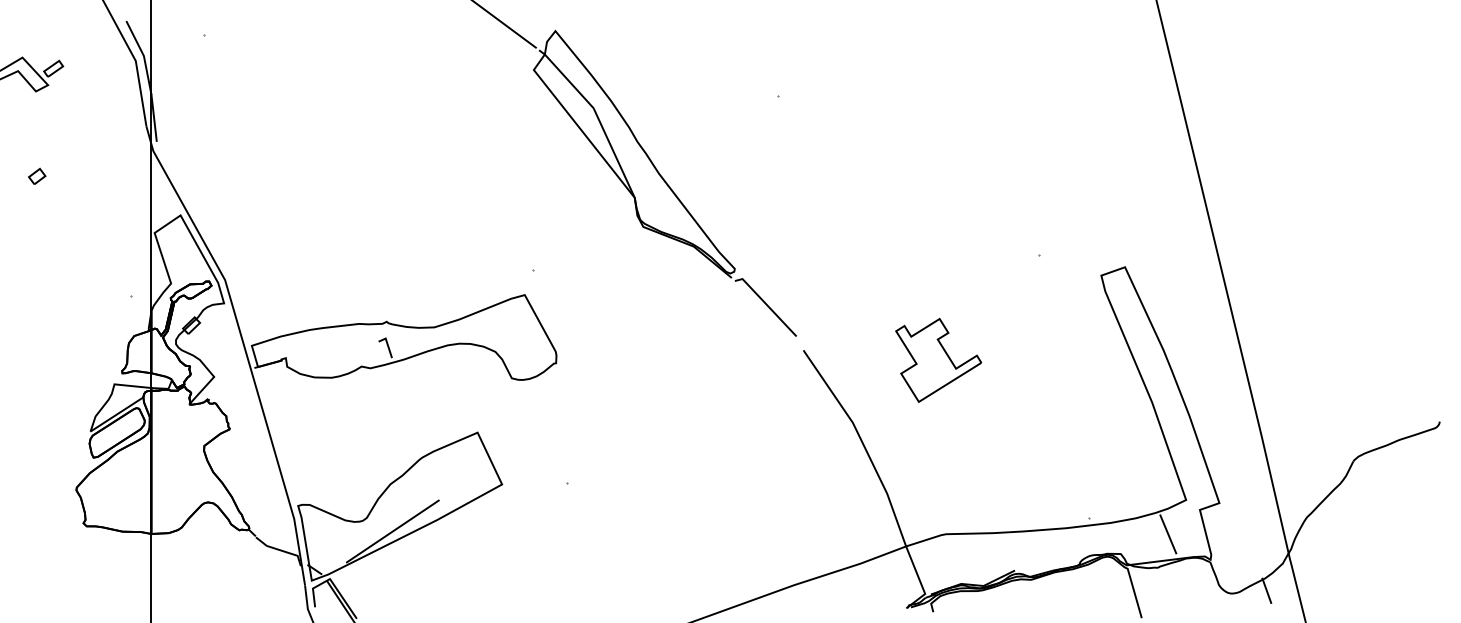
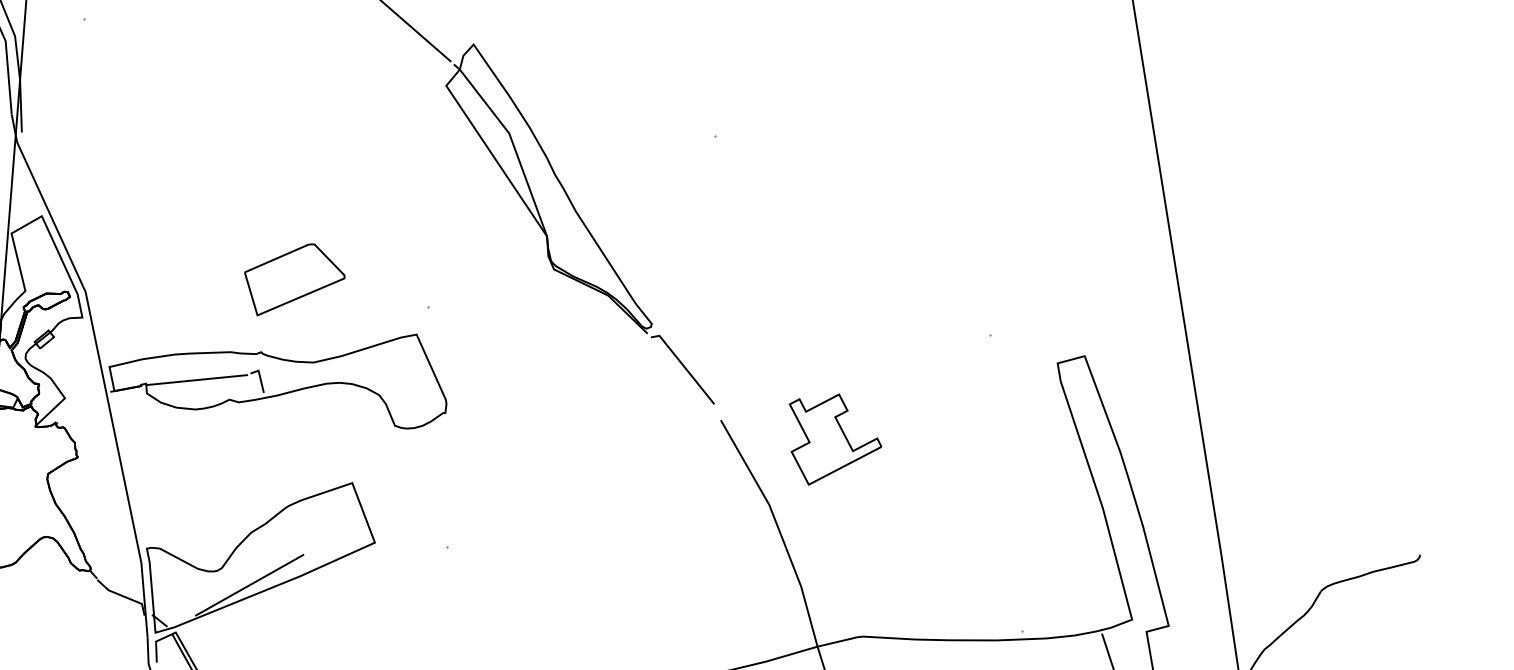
part: (411, 255) -> (294, 280), added
line: (330, 351) -> (196, 380), added
part: (938, 360) -> (834, 440), moved

